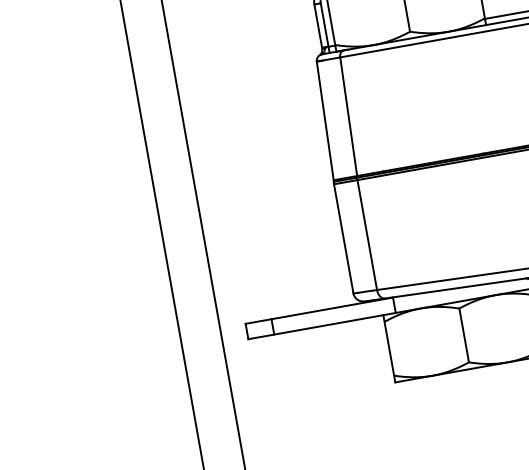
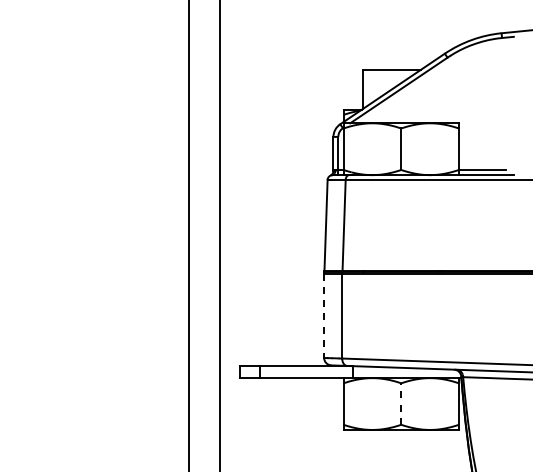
line: (344, 239) -> (324, 316), solid -> dashed
line: (464, 335) -> (401, 404), solid -> dashed

